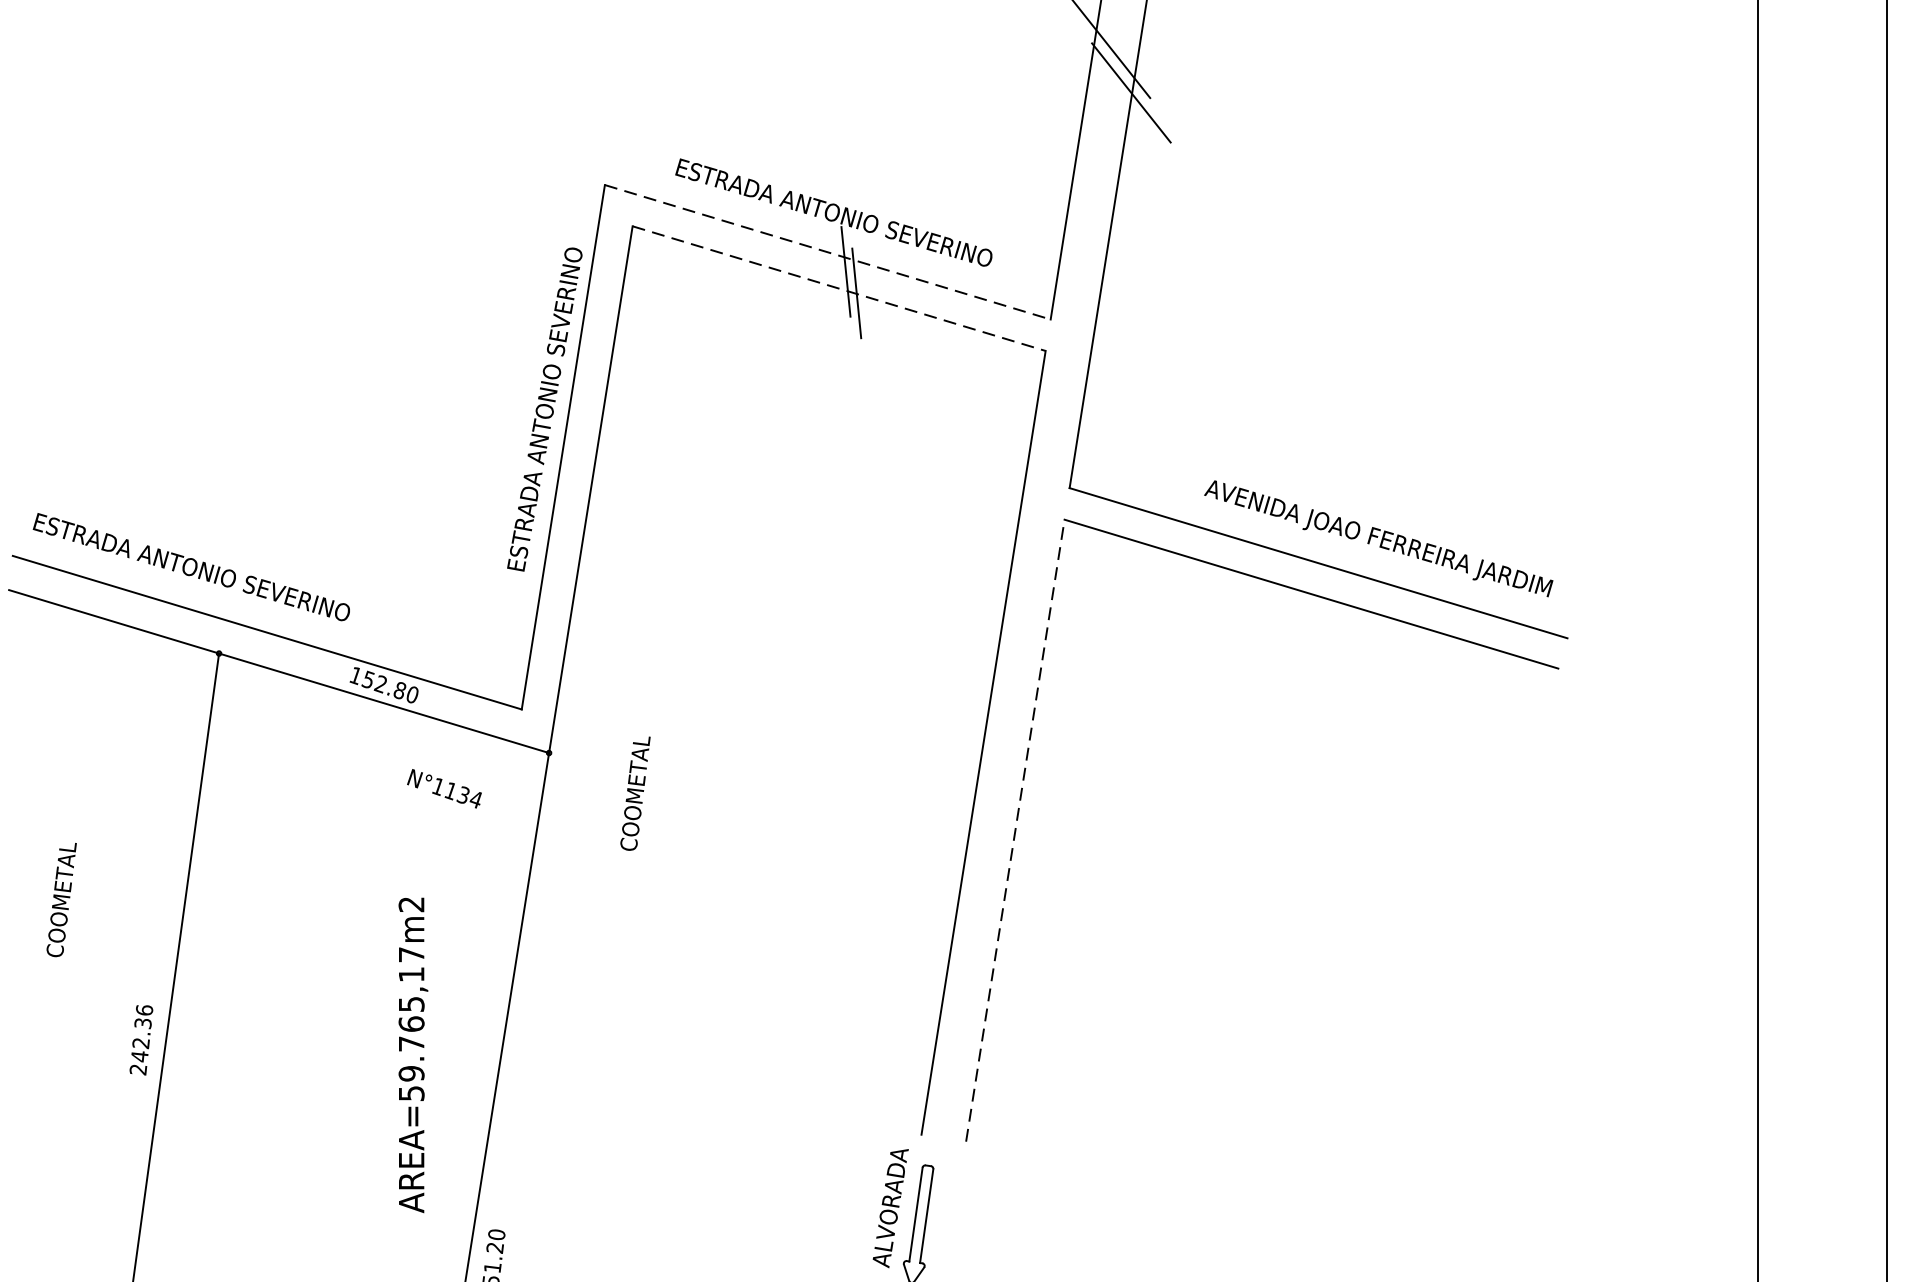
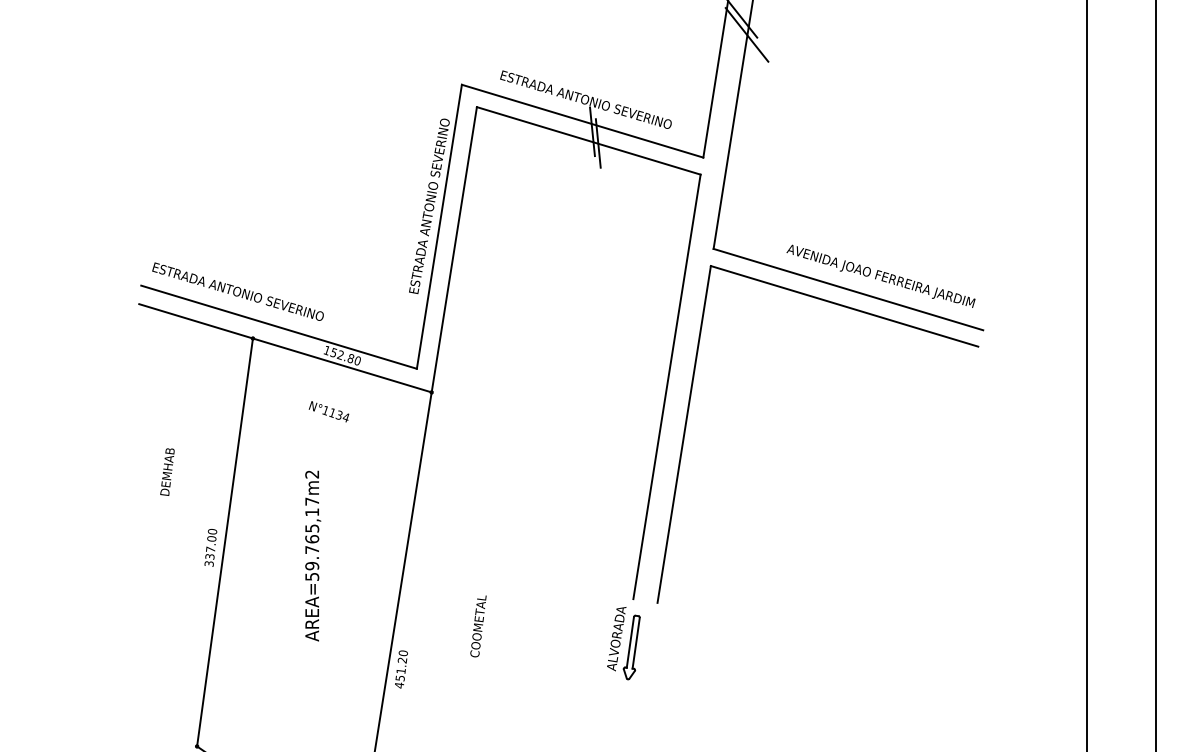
line: (829, 252) -> (583, 121), dashed -> solid
line: (838, 287) -> (588, 140), dashed -> solid
text: (443, 788) -> (328, 411), moved
text: (635, 793) -> (478, 626), moved
line: (1015, 830) -> (684, 434), dashed -> solid
text: (61, 899) -> (167, 471), COOMETAL -> DEMHAB
text: (140, 1039) -> (210, 547), 242.36 -> 337.00
text: (413, 1054) -> (313, 555), moved

